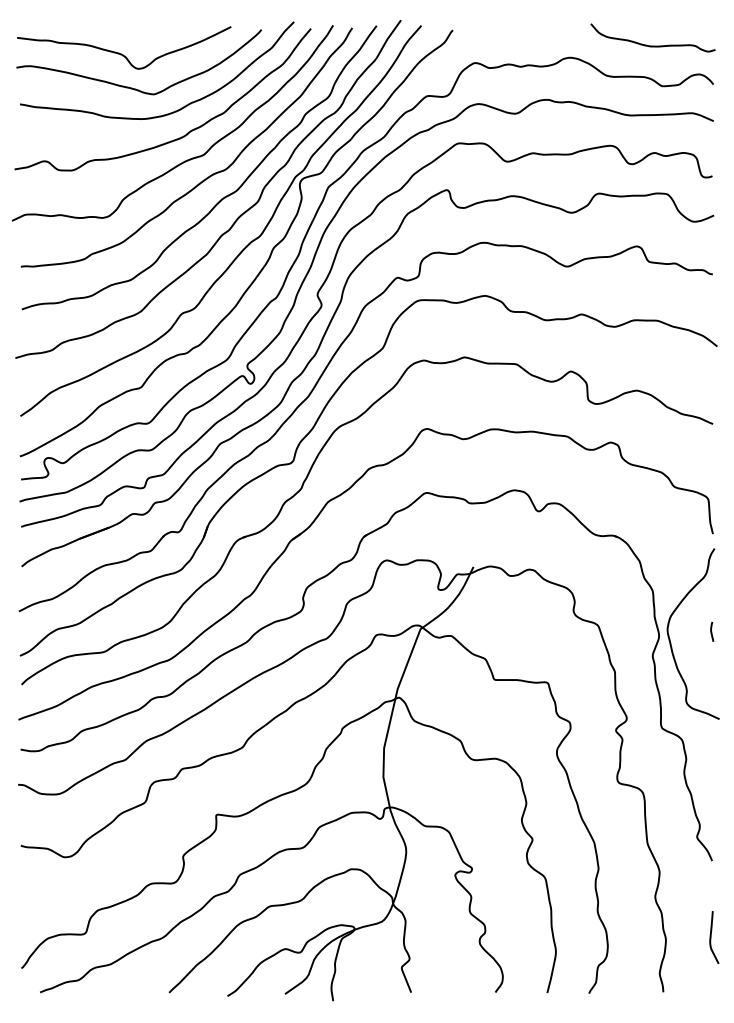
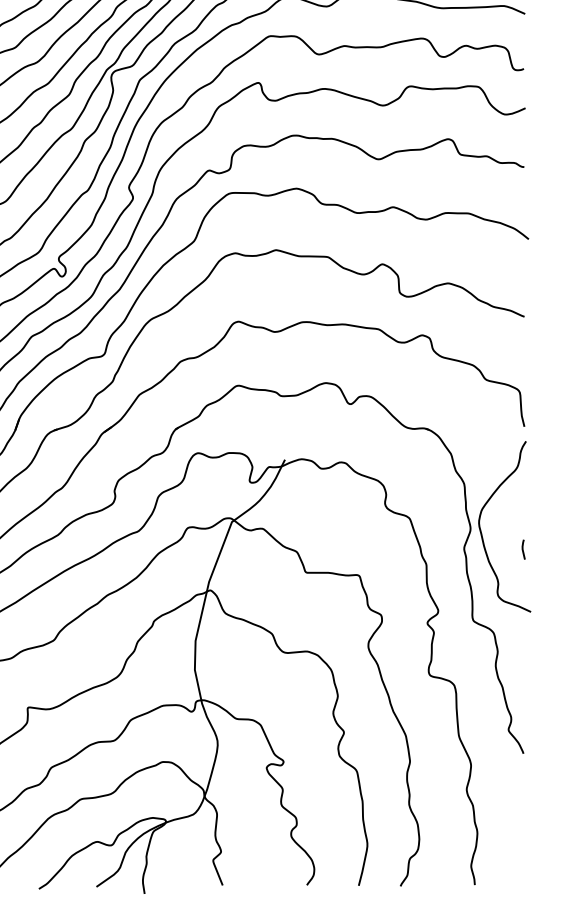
line: (712, 631) -> (523, 549), moved
curve: (711, 937) -> (522, 830), removed

